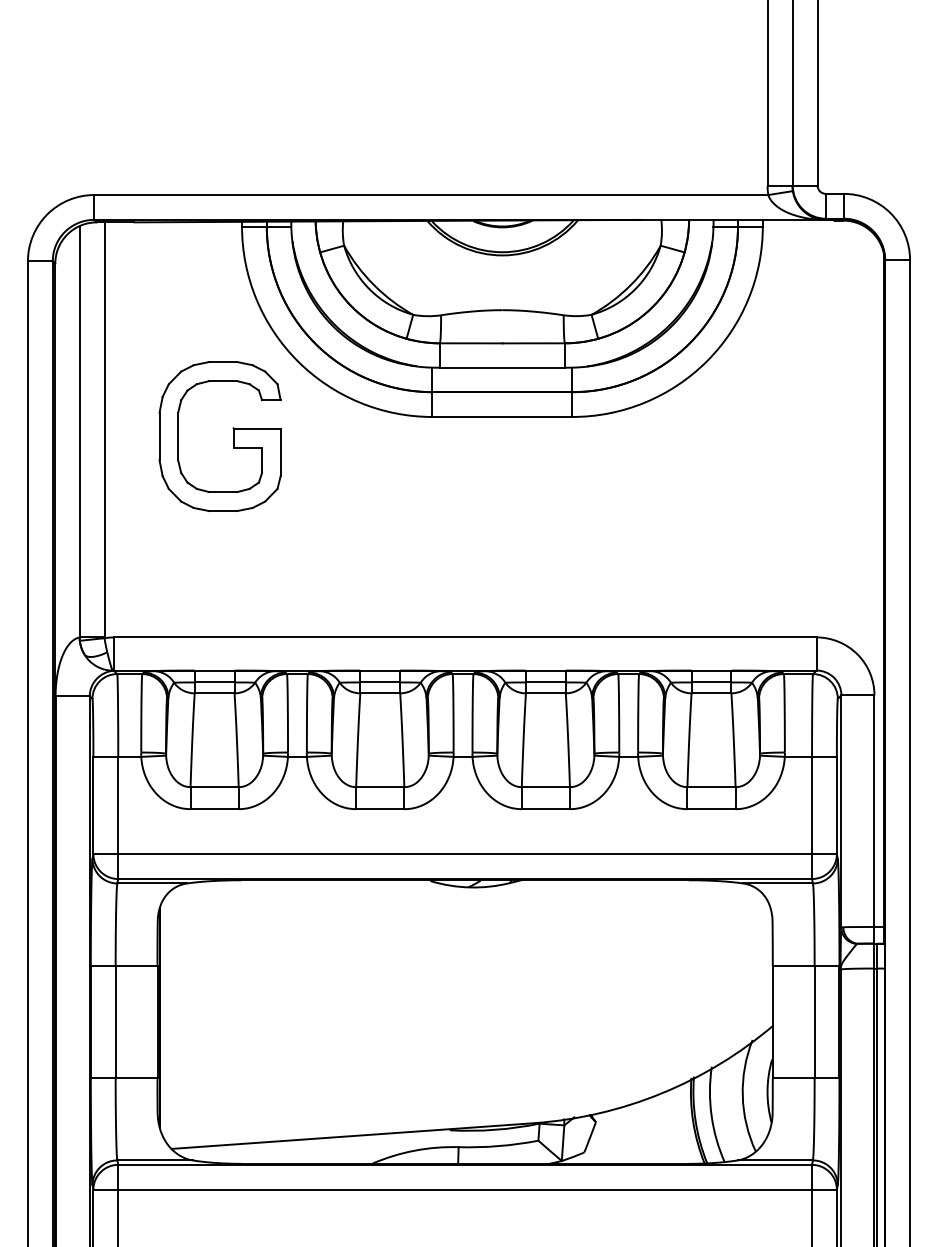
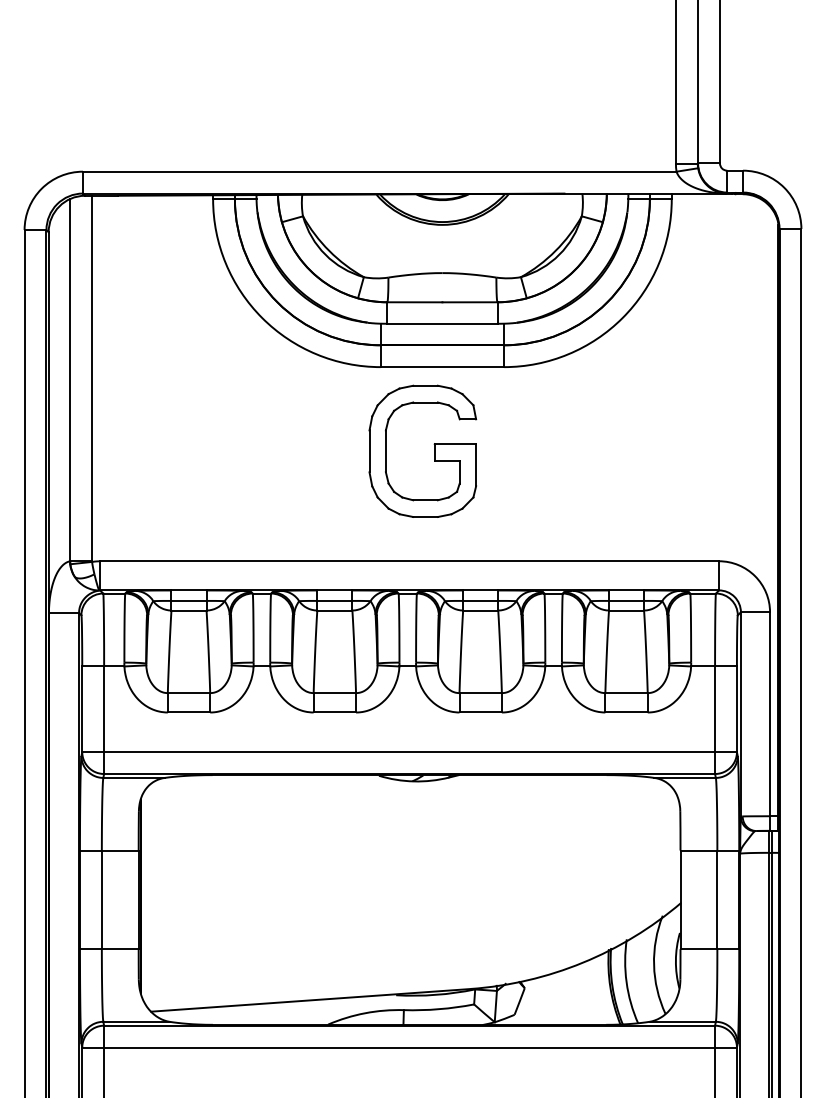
part: (233, 435) -> (434, 450), moved

